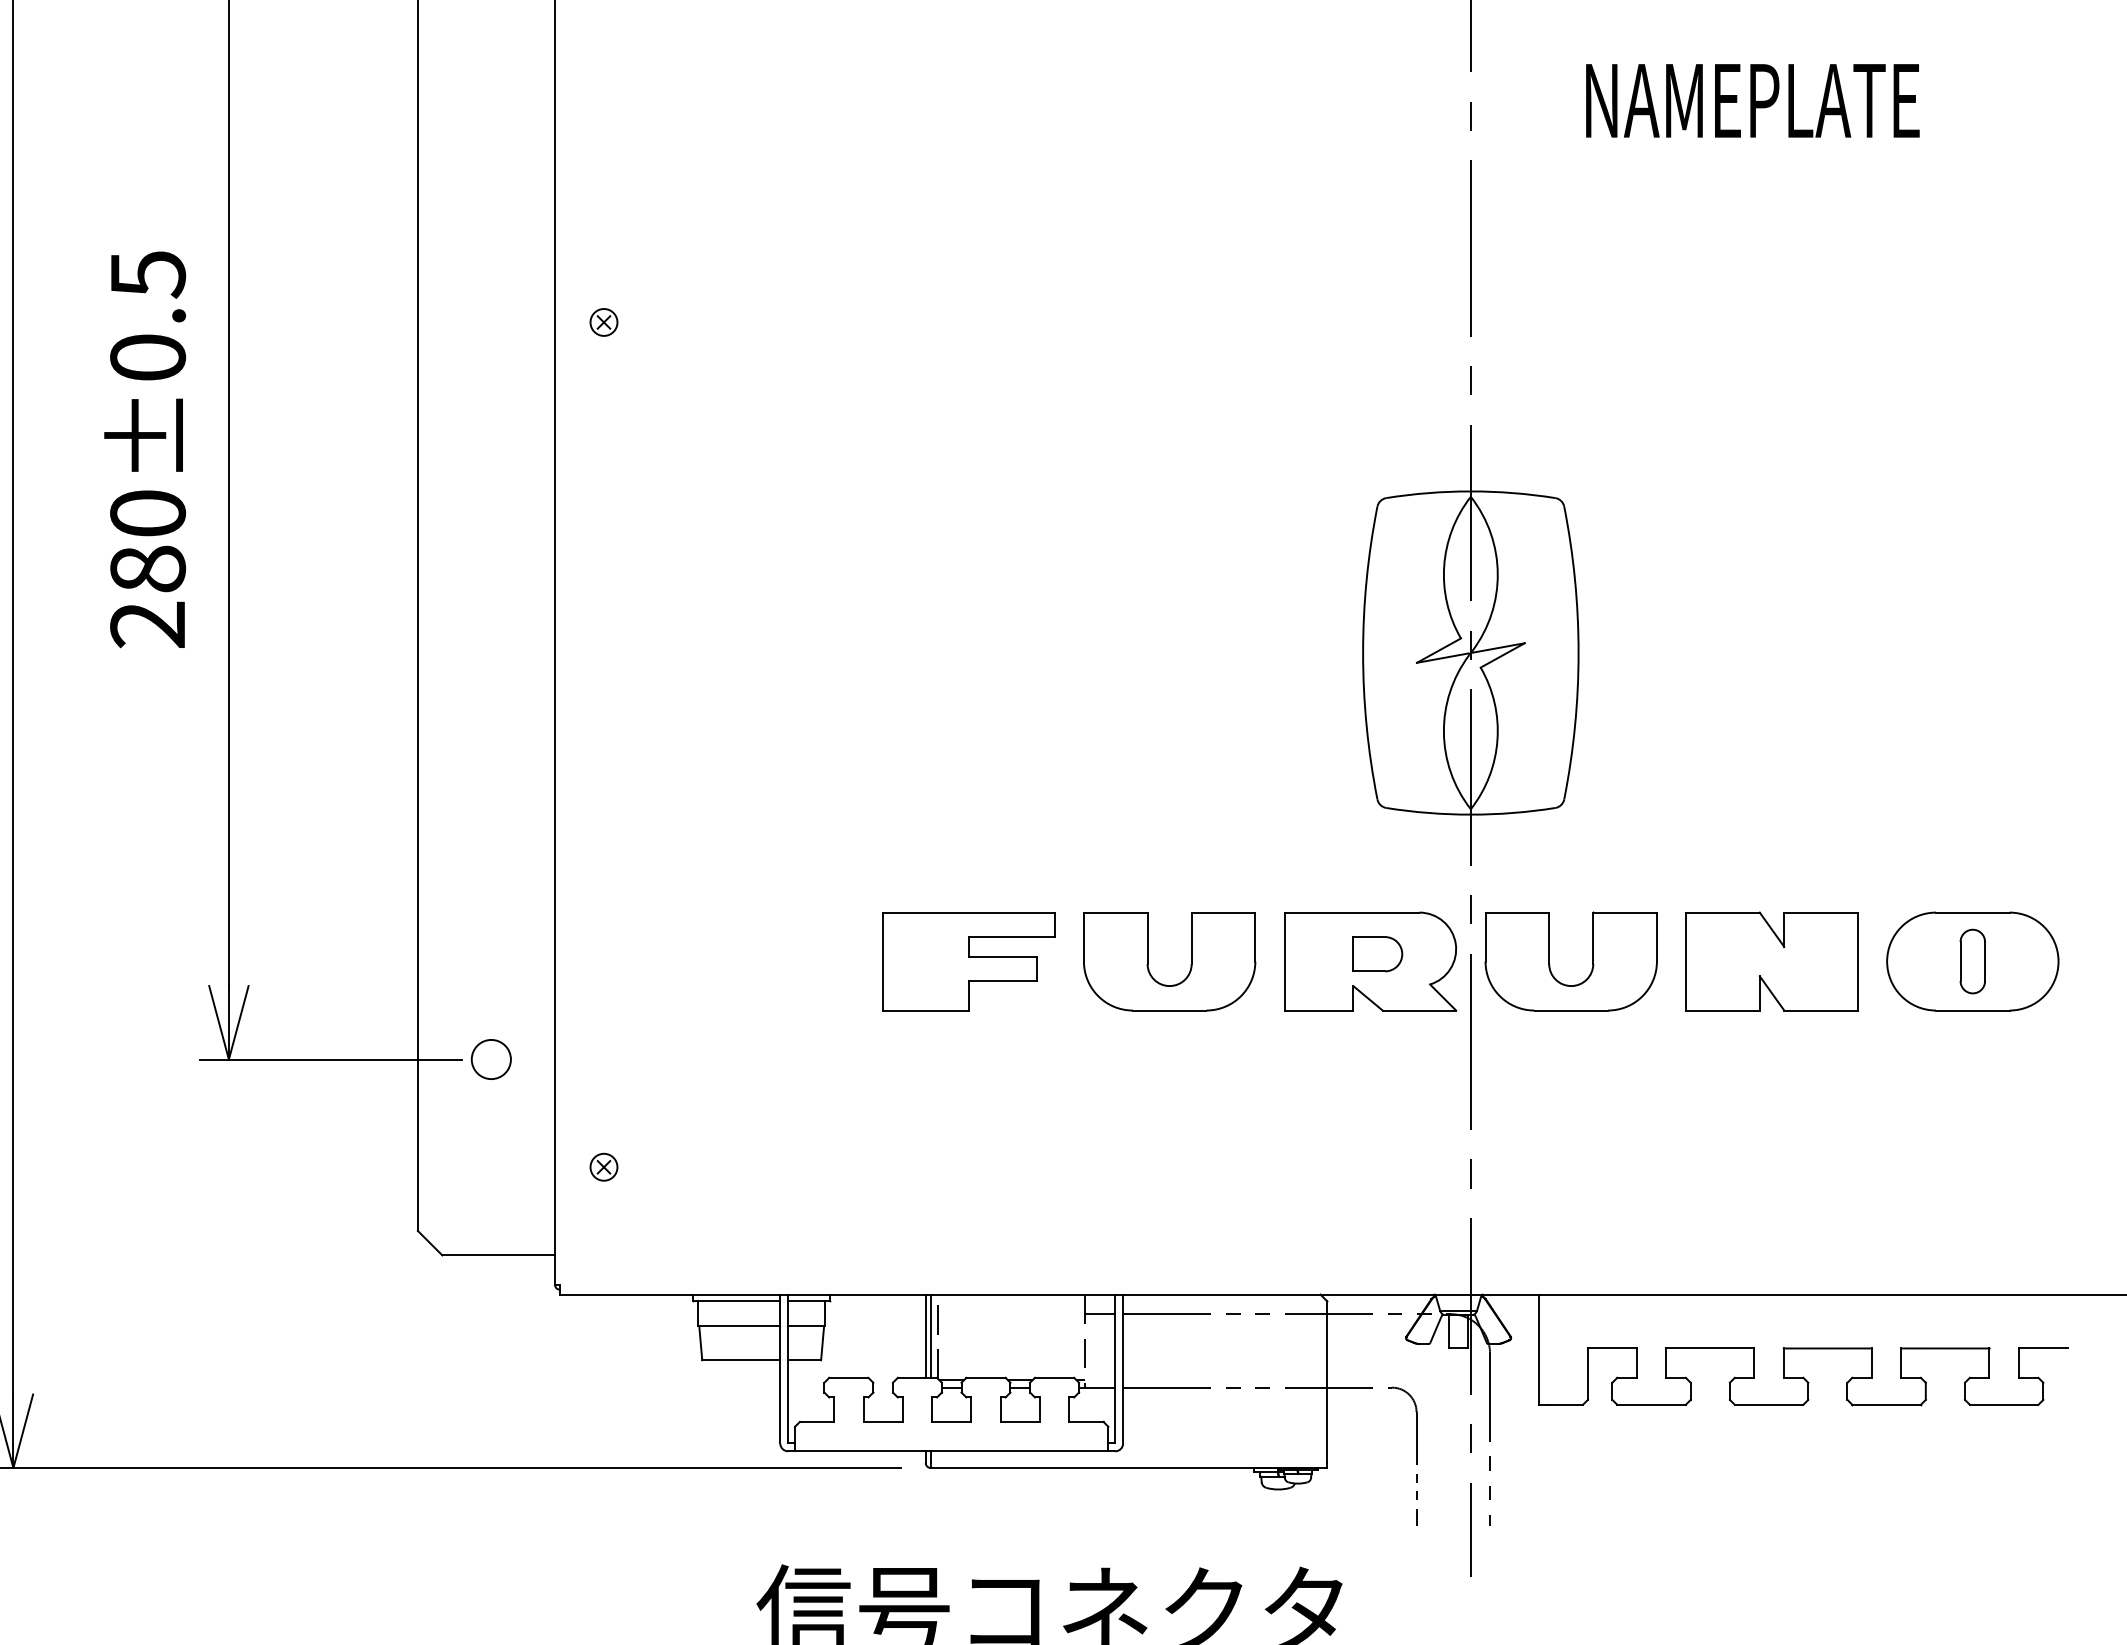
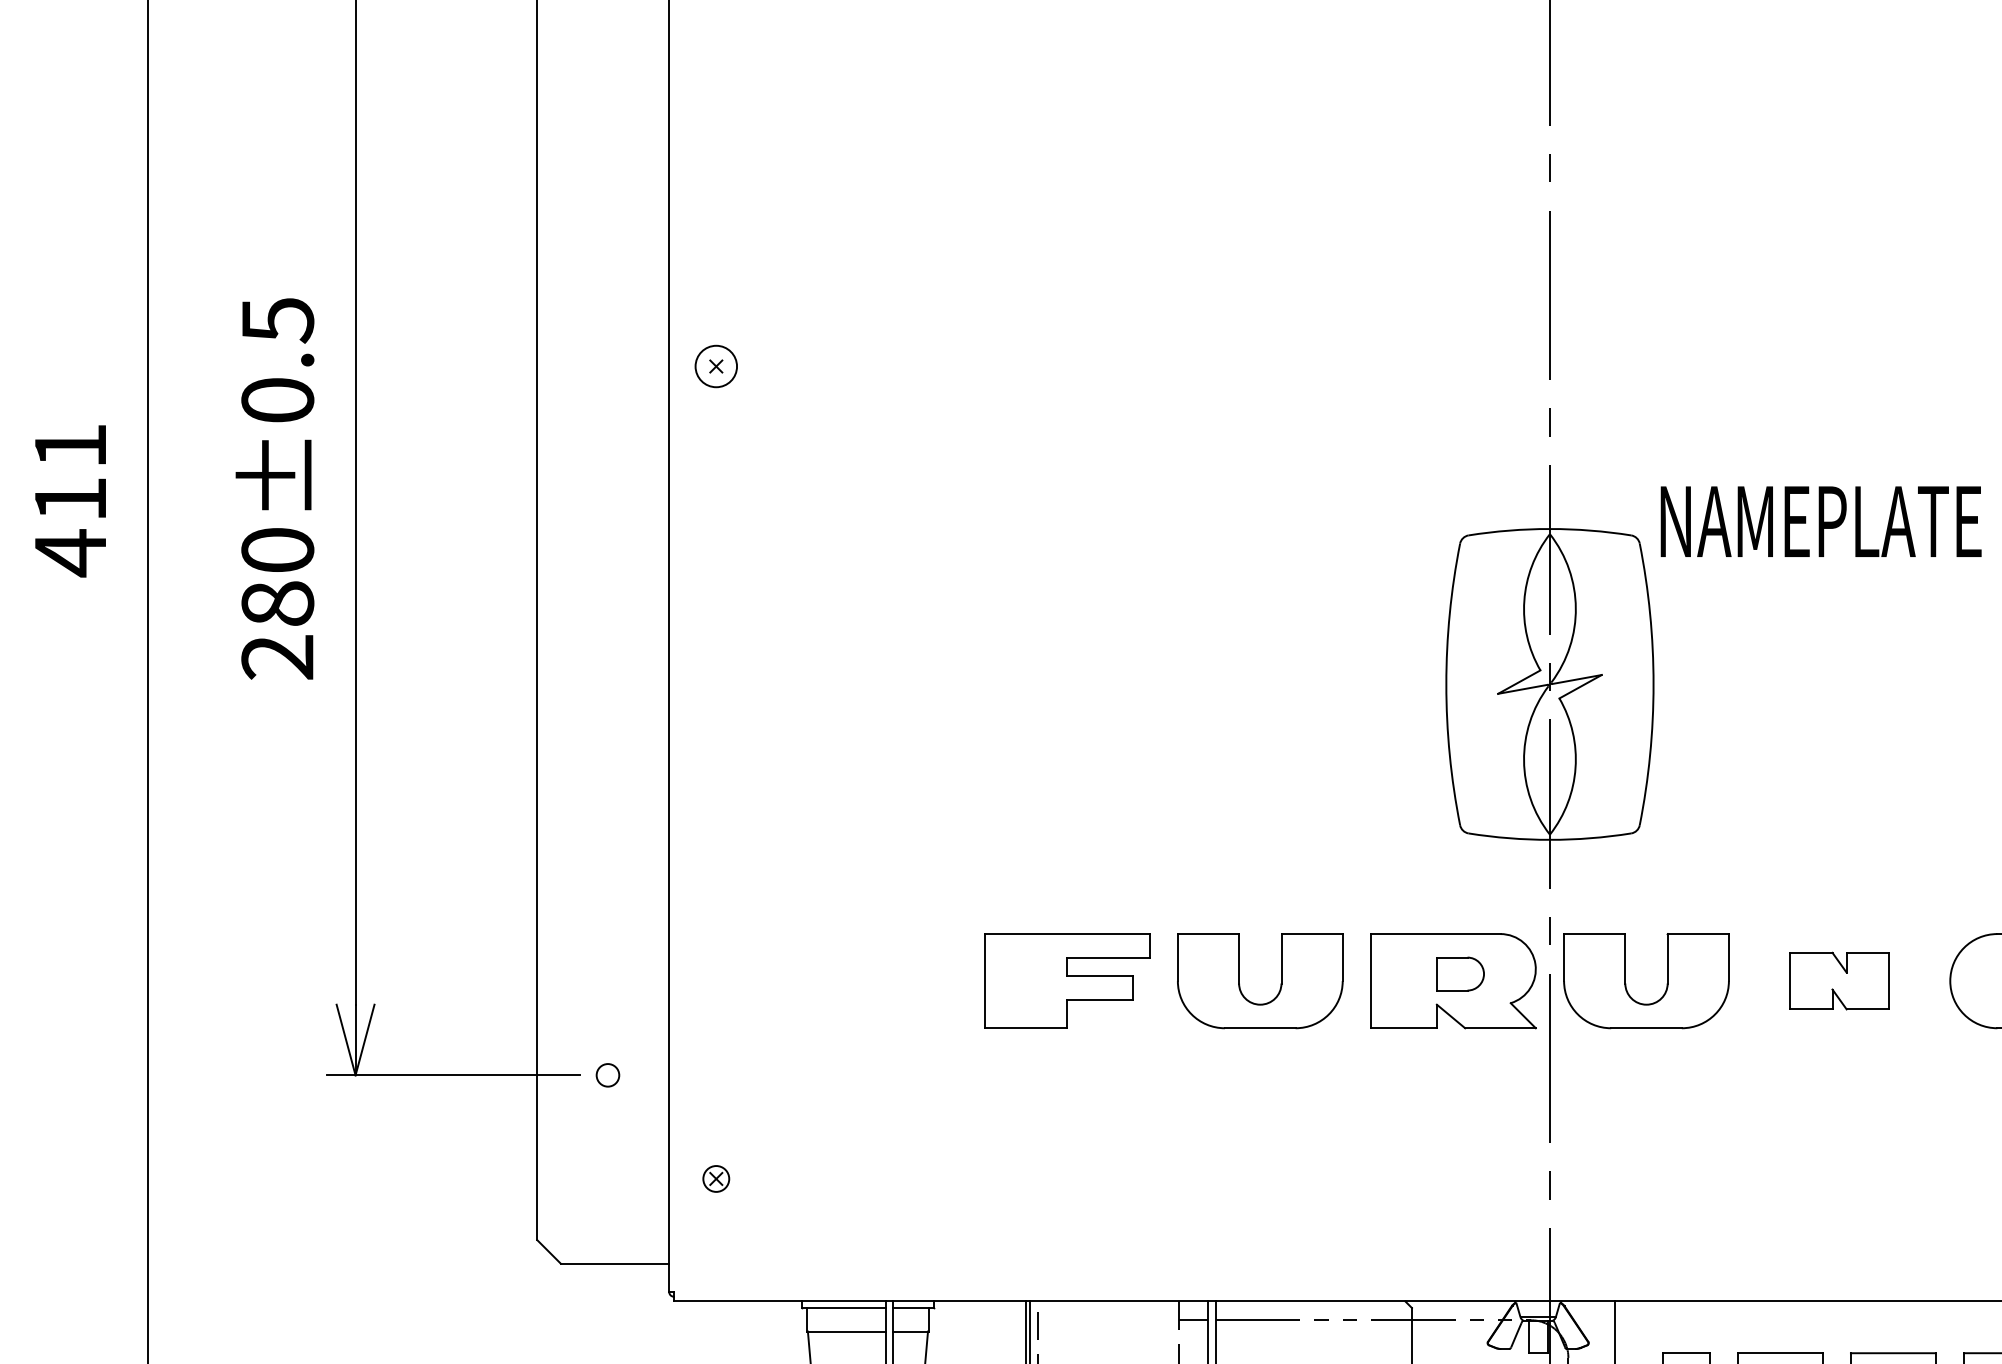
text: (1752, 100) -> (1820, 521), moved
circle: (603, 322) -> (715, 366), size x1.6
part: (1771, 961) -> (1839, 981), size x0.6
circle: (490, 1059) -> (607, 1075), size x0.6

